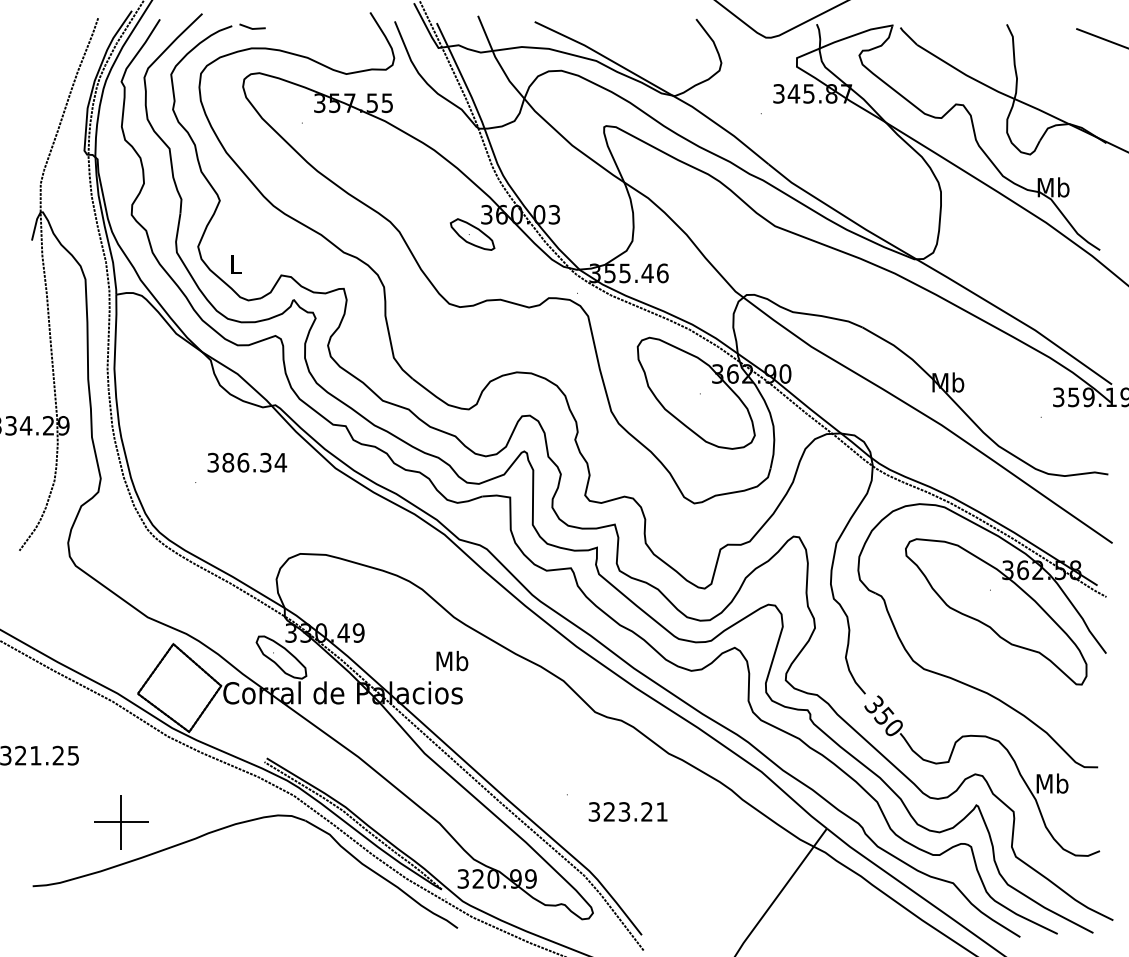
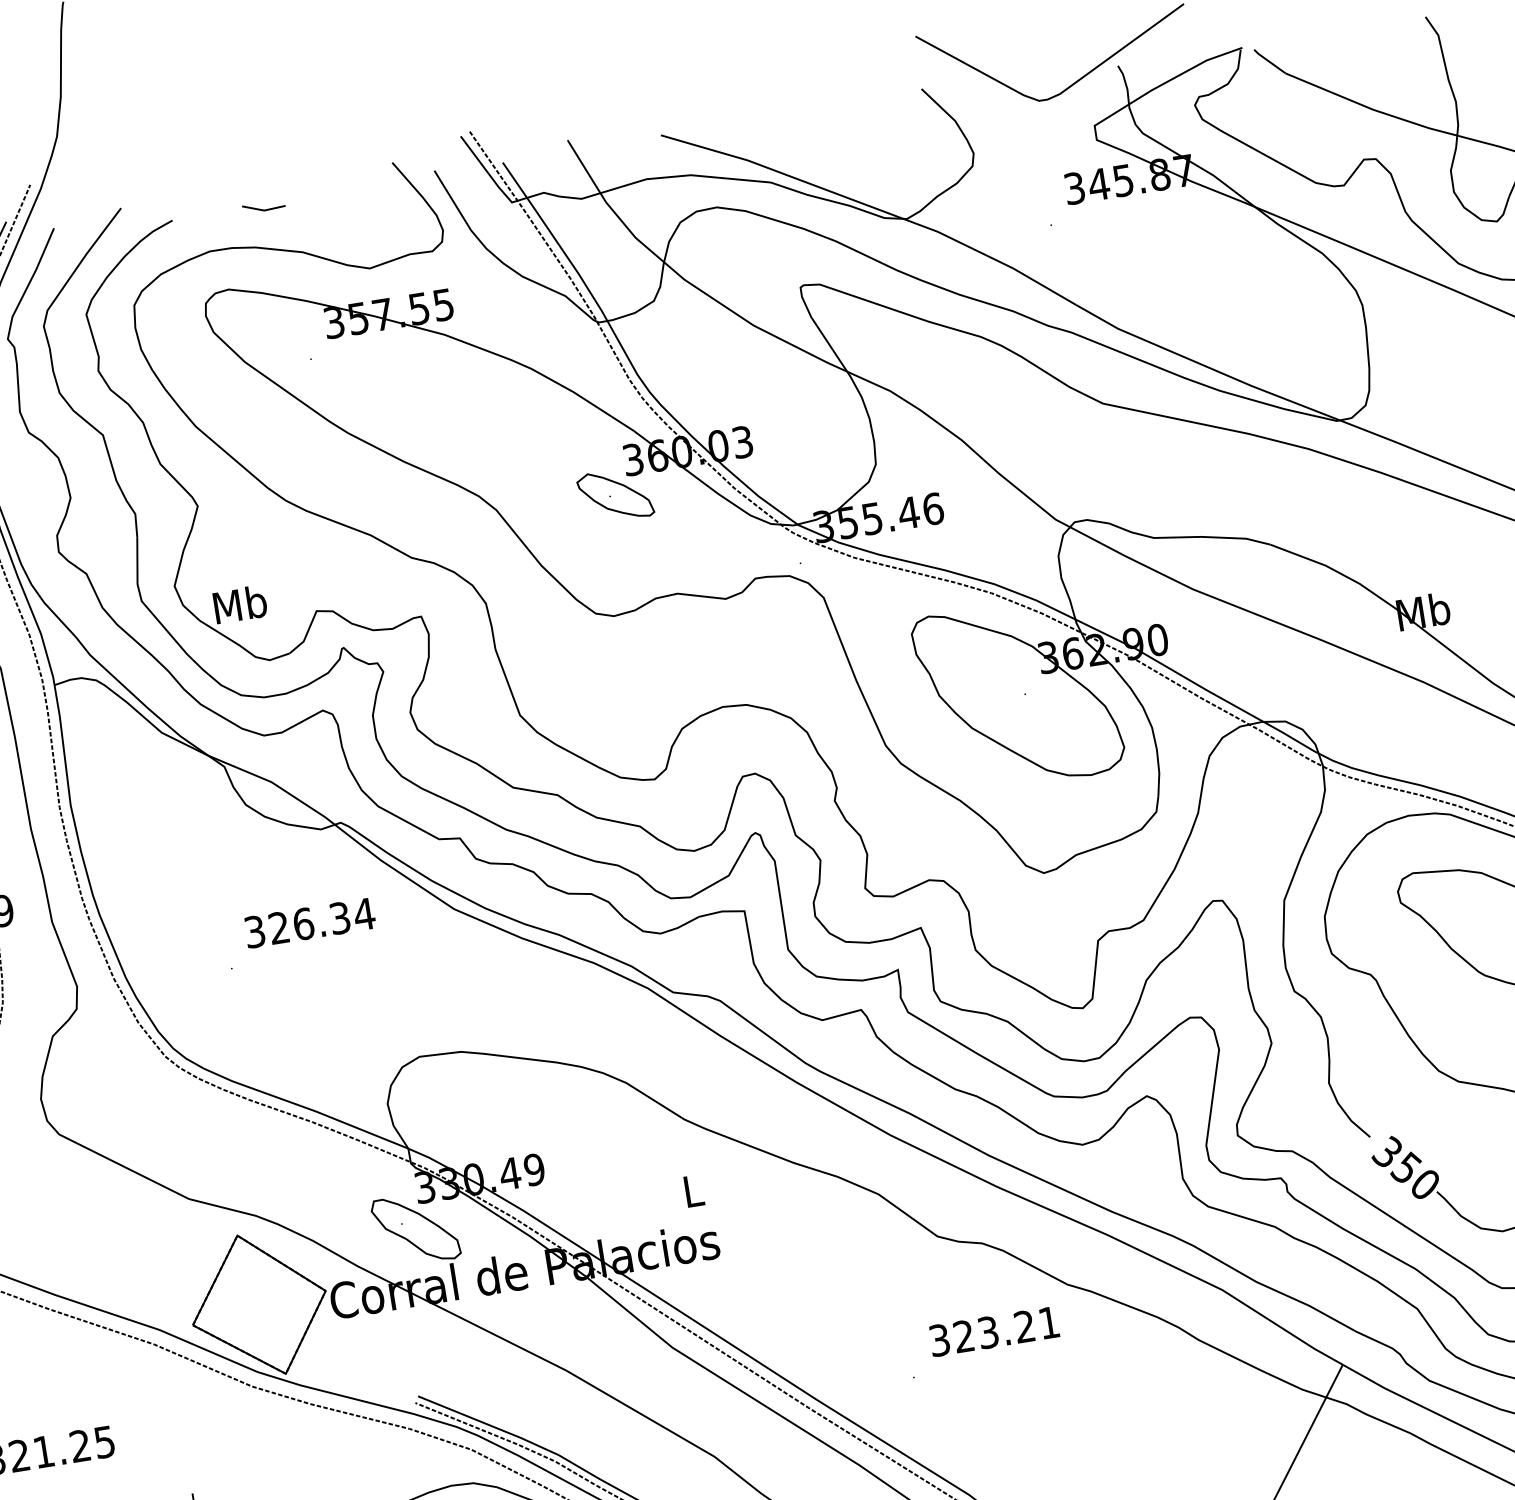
line: (251, 27) -> (262, 208), moved
text: (235, 263) -> (239, 603), L -> Mb
text: (228, 462) -> (279, 927), 386.34 -> 326.34
text: (452, 660) -> (693, 1189), Mb -> L
text: (627, 811) -> (993, 1331), moved

